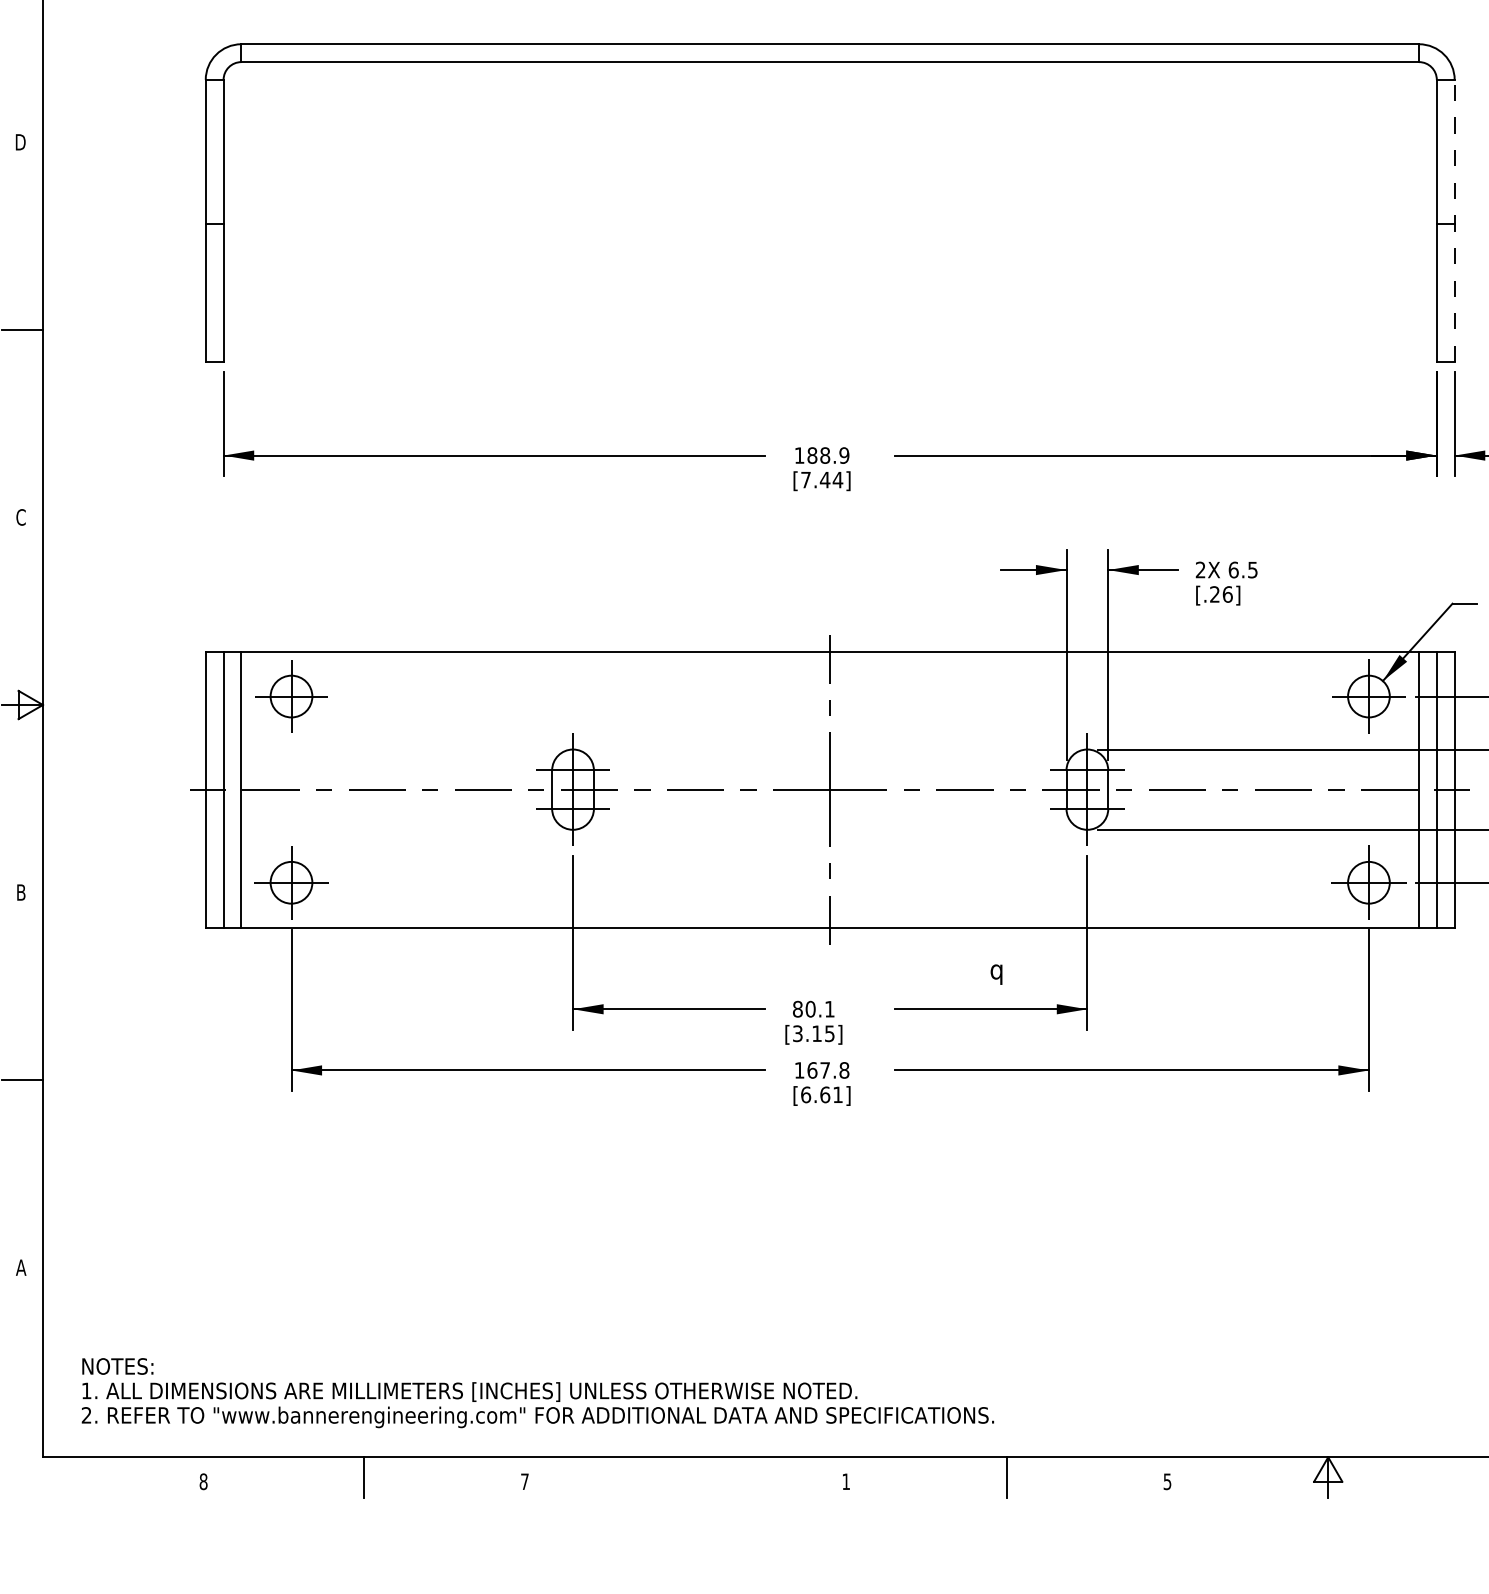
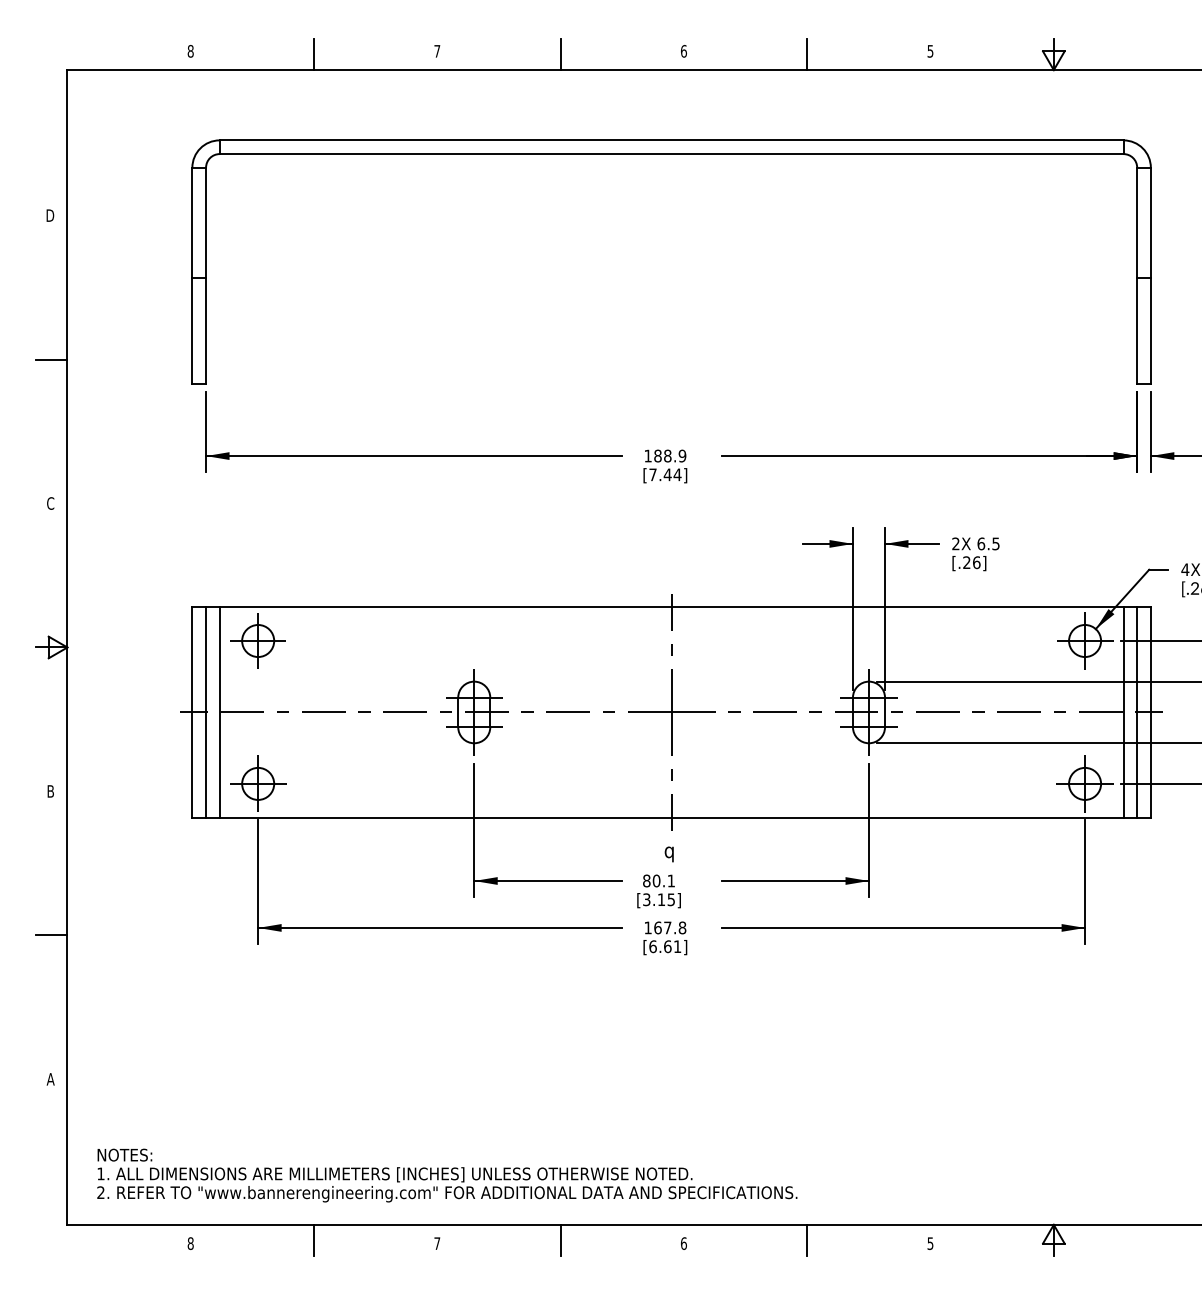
line: (1454, 220) -> (1150, 275), dashed -> solid
text: (995, 974) -> (668, 854), moved
line: (685, 1477) -> (560, 1240), added
text: (845, 1481) -> (683, 1243), 1 -> 6

